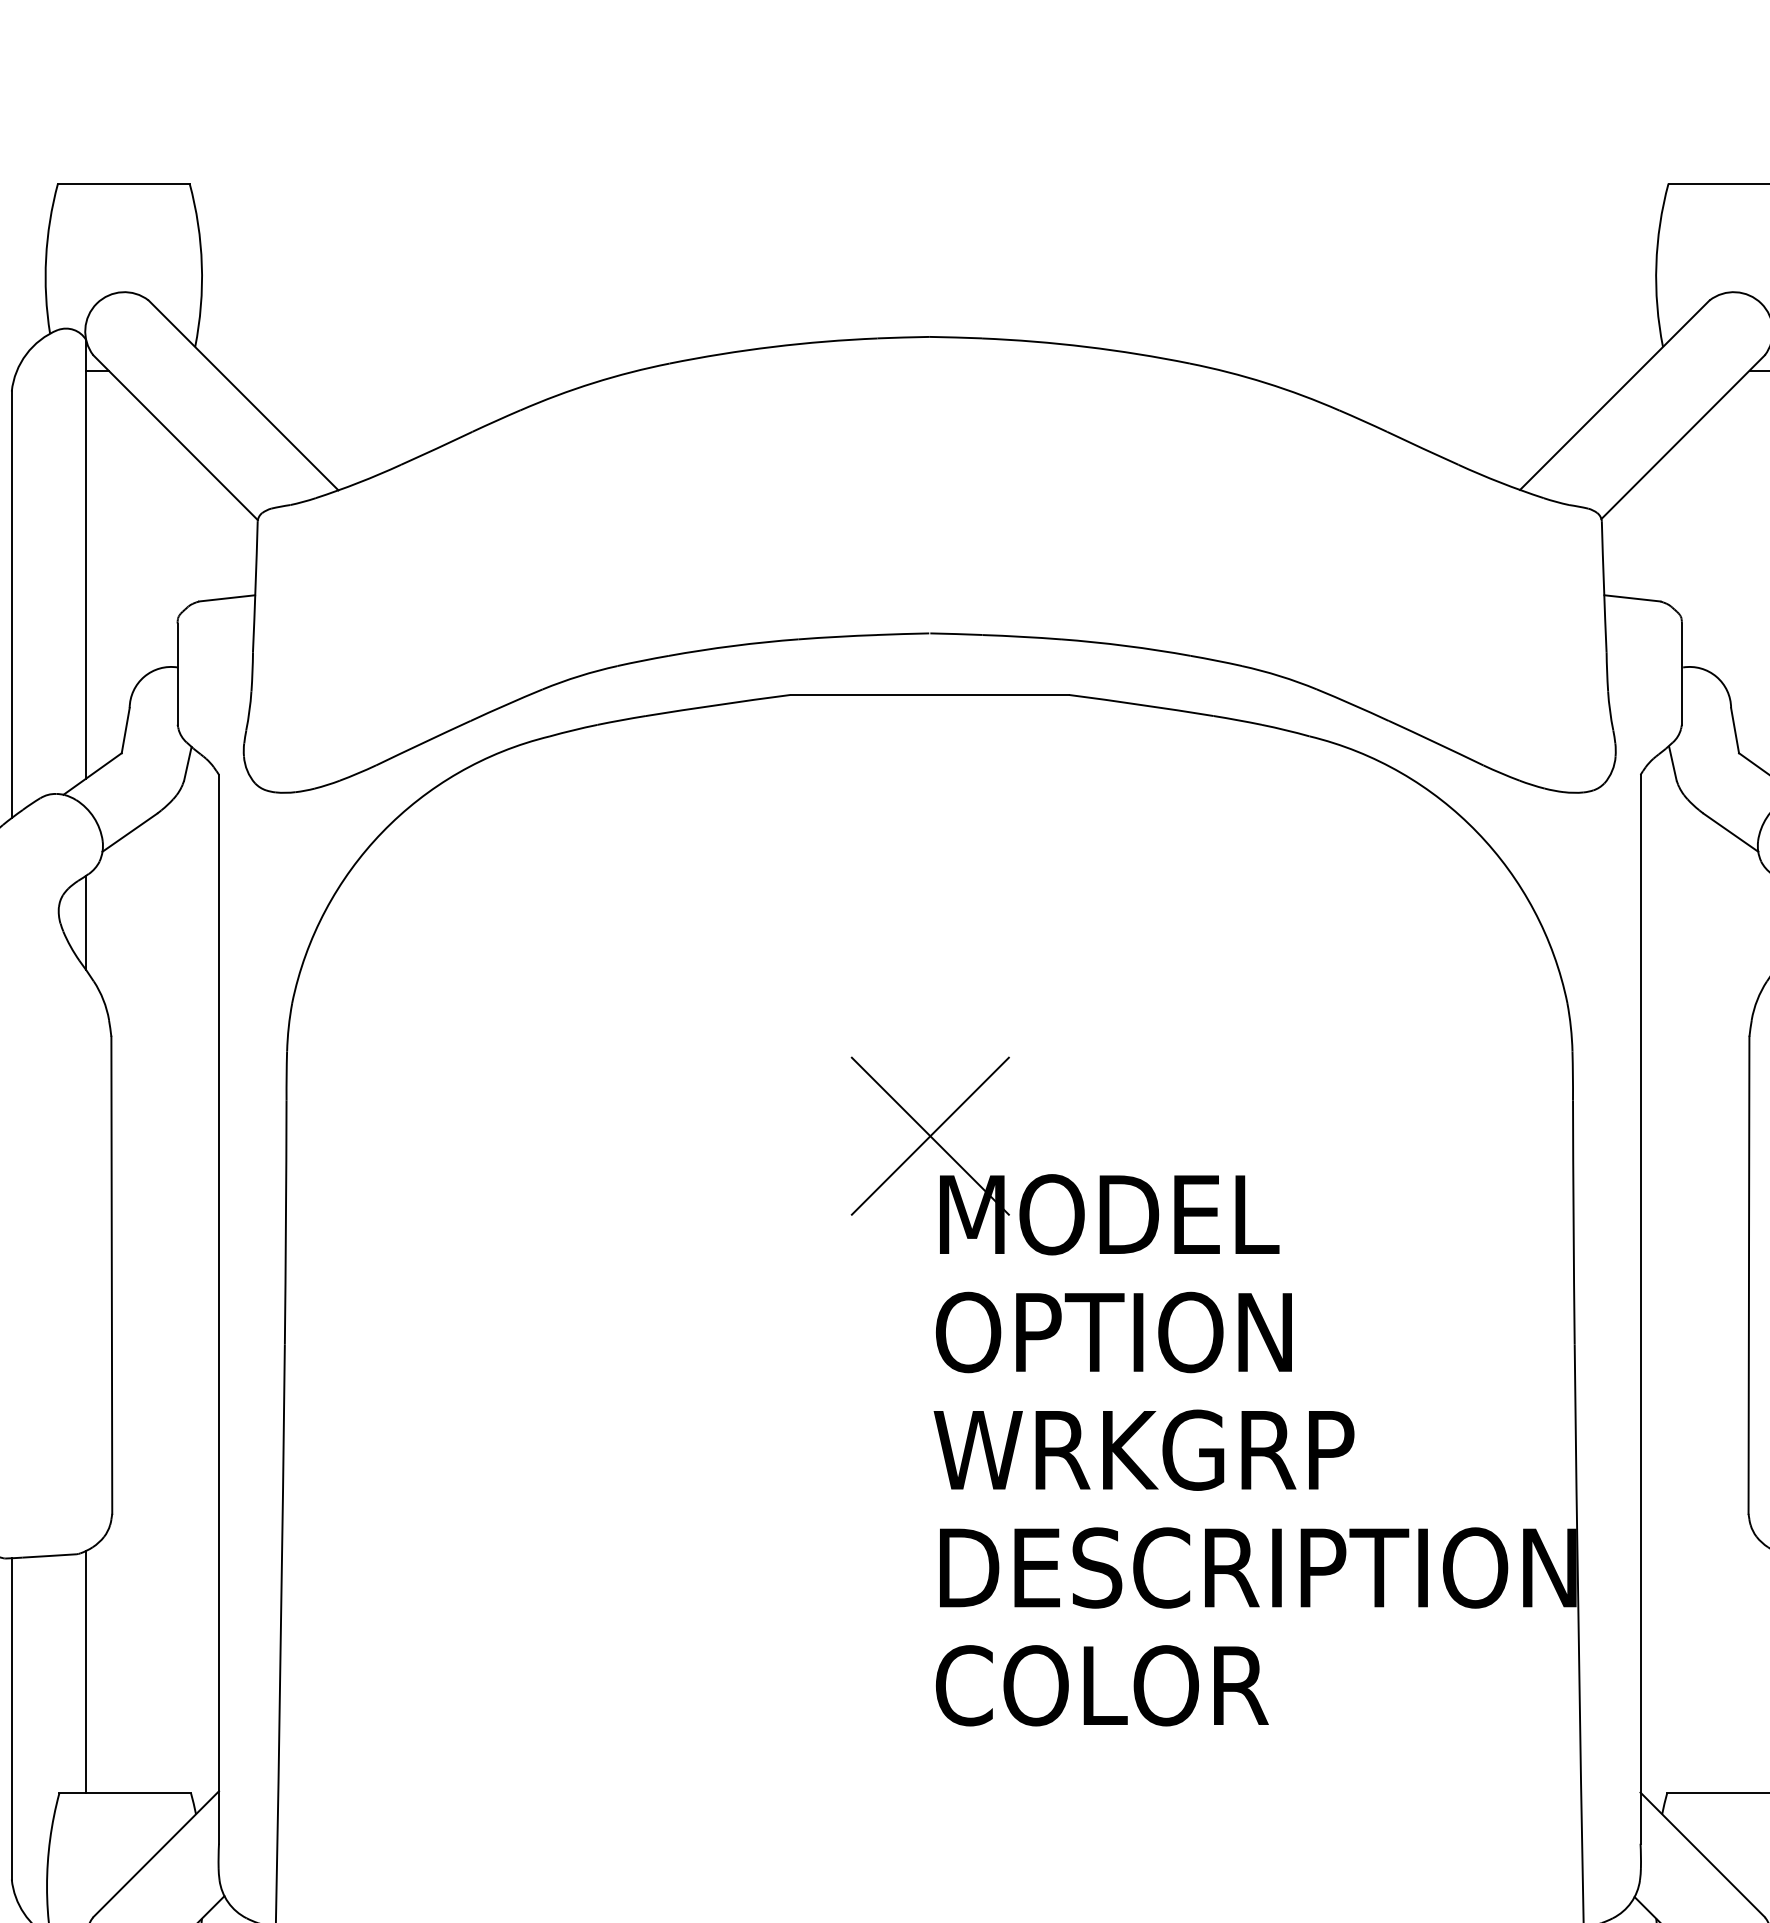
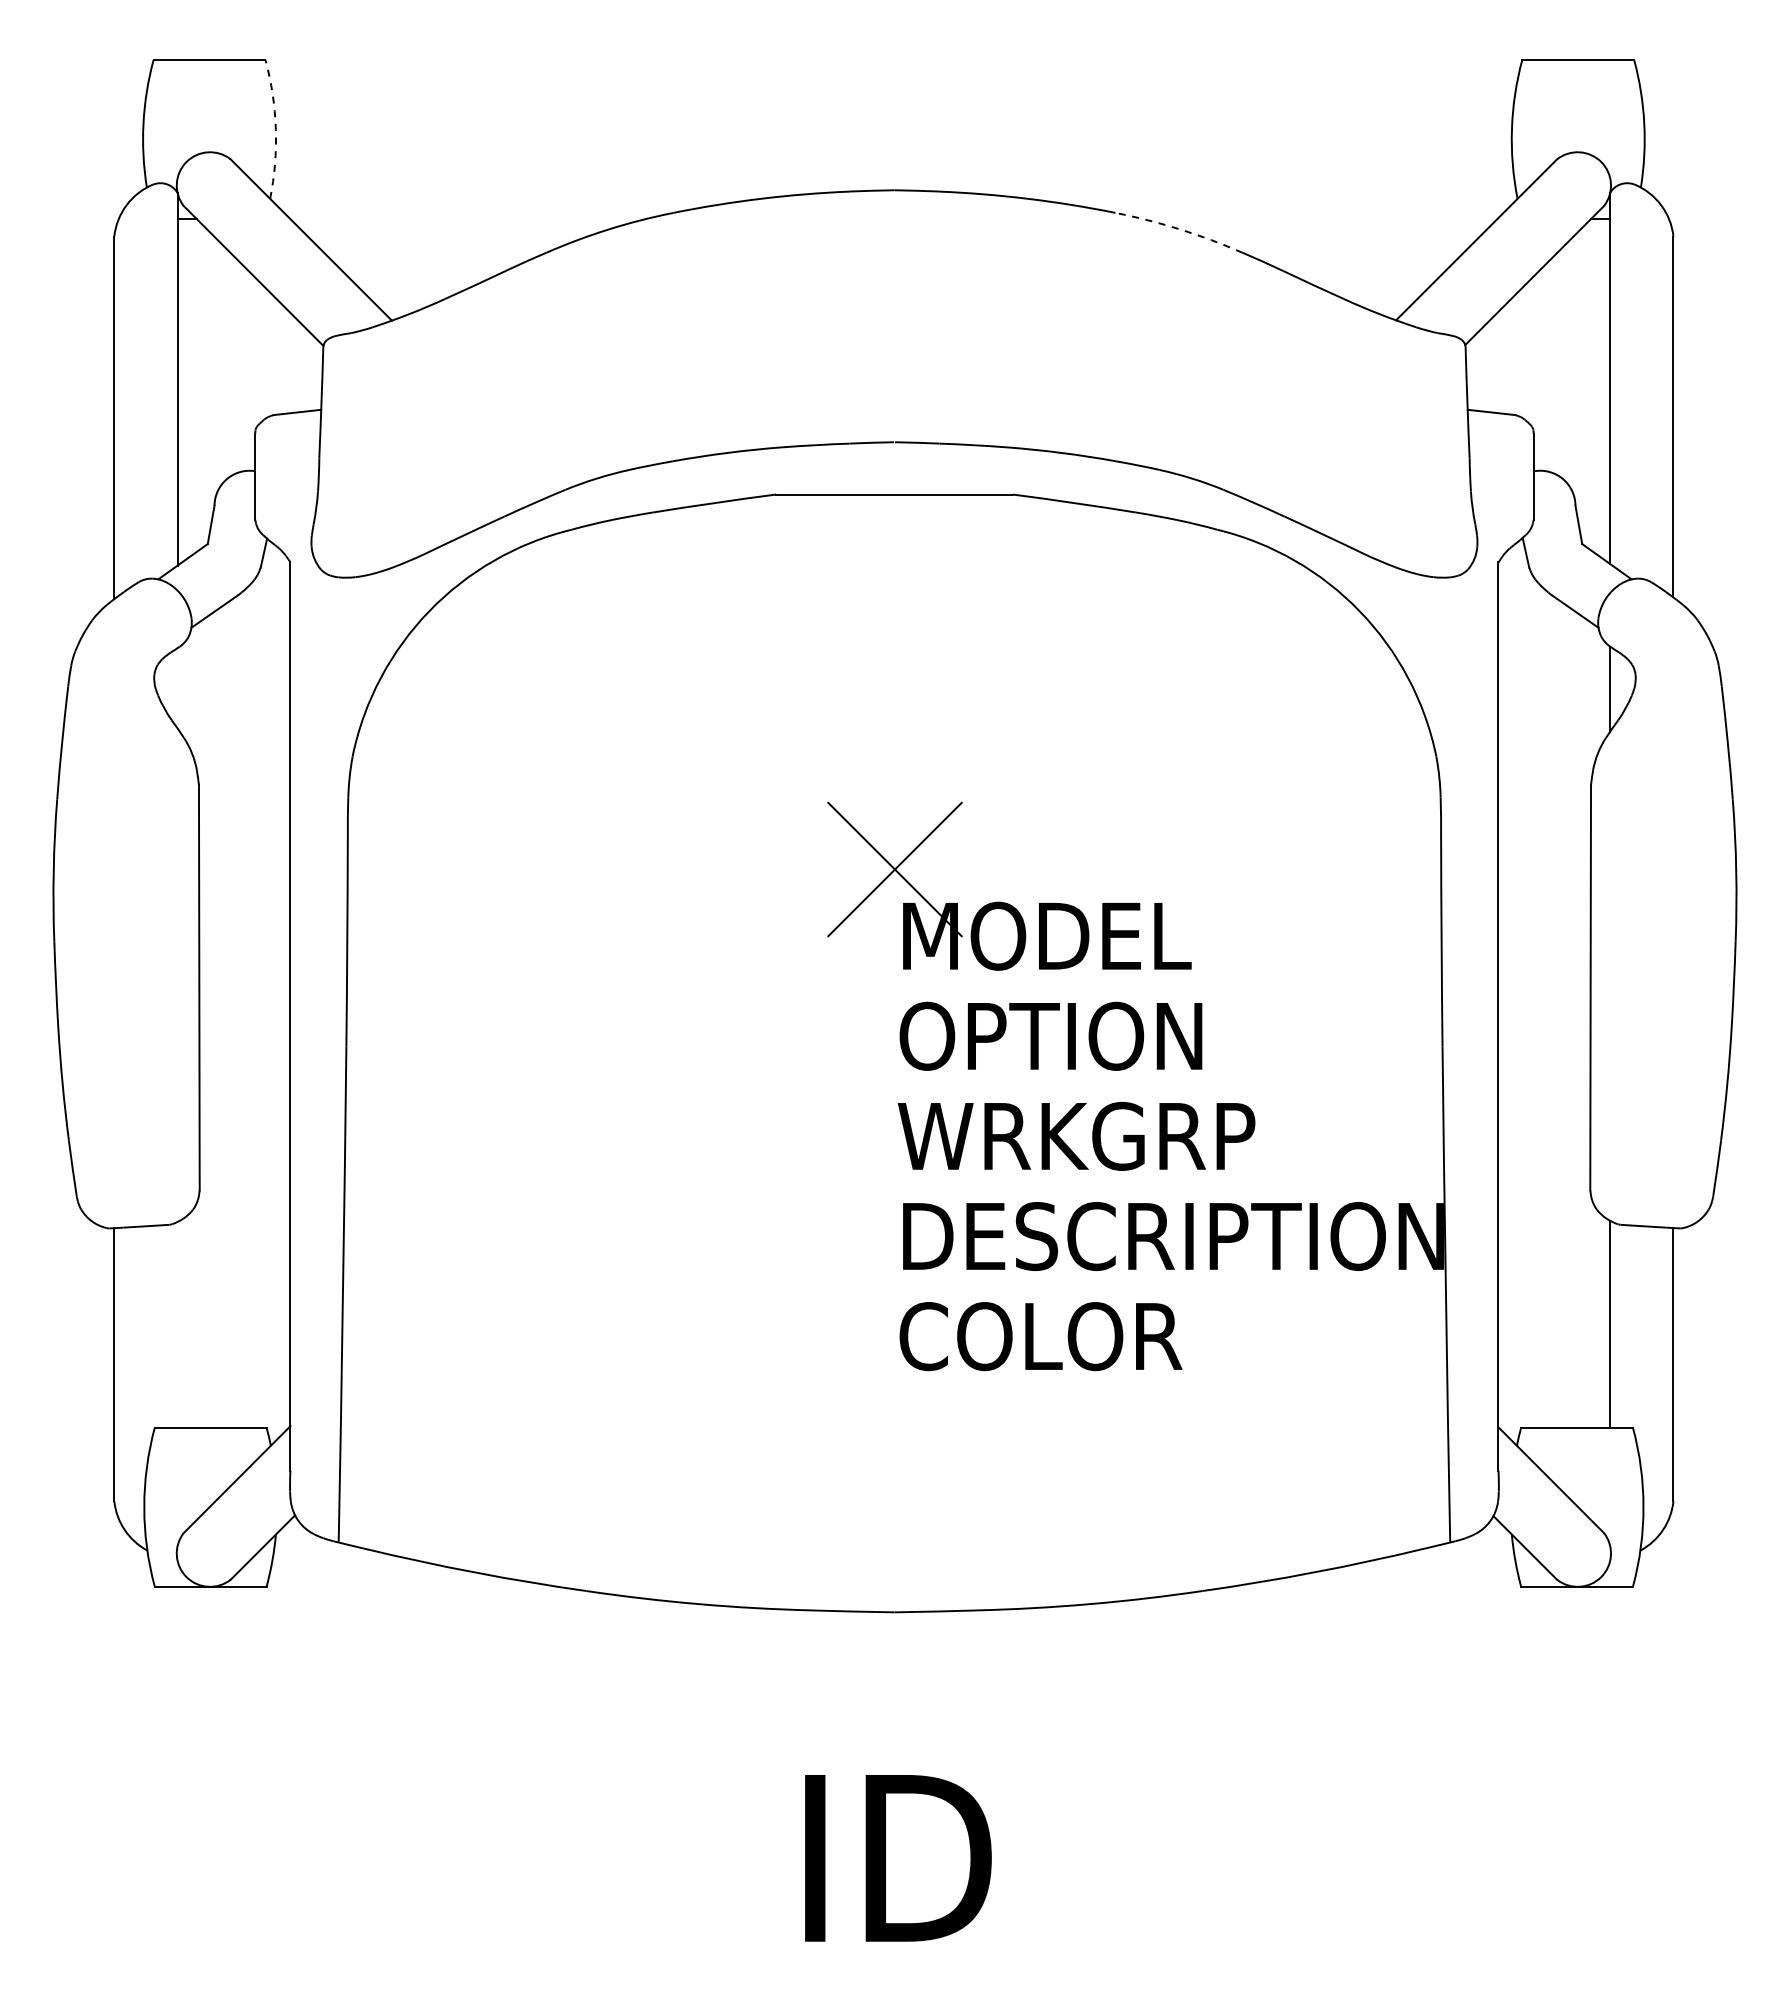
arc: (201, 265) -> (275, 129), solid -> dashed
arc: (1266, 383) -> (1180, 229), solid -> dashed
line: (86, 923) -> (177, 688), removed
line: (86, 1671) -> (177, 1324), removed

